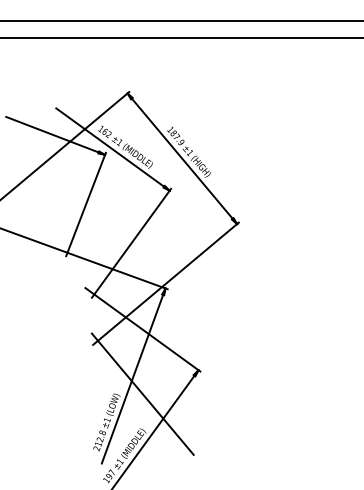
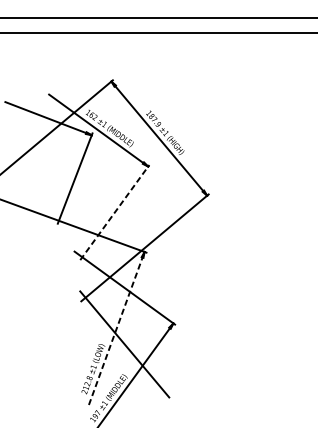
line: (131, 242) -> (114, 211), solid -> dashed
line: (132, 379) -> (115, 331), solid -> dashed

